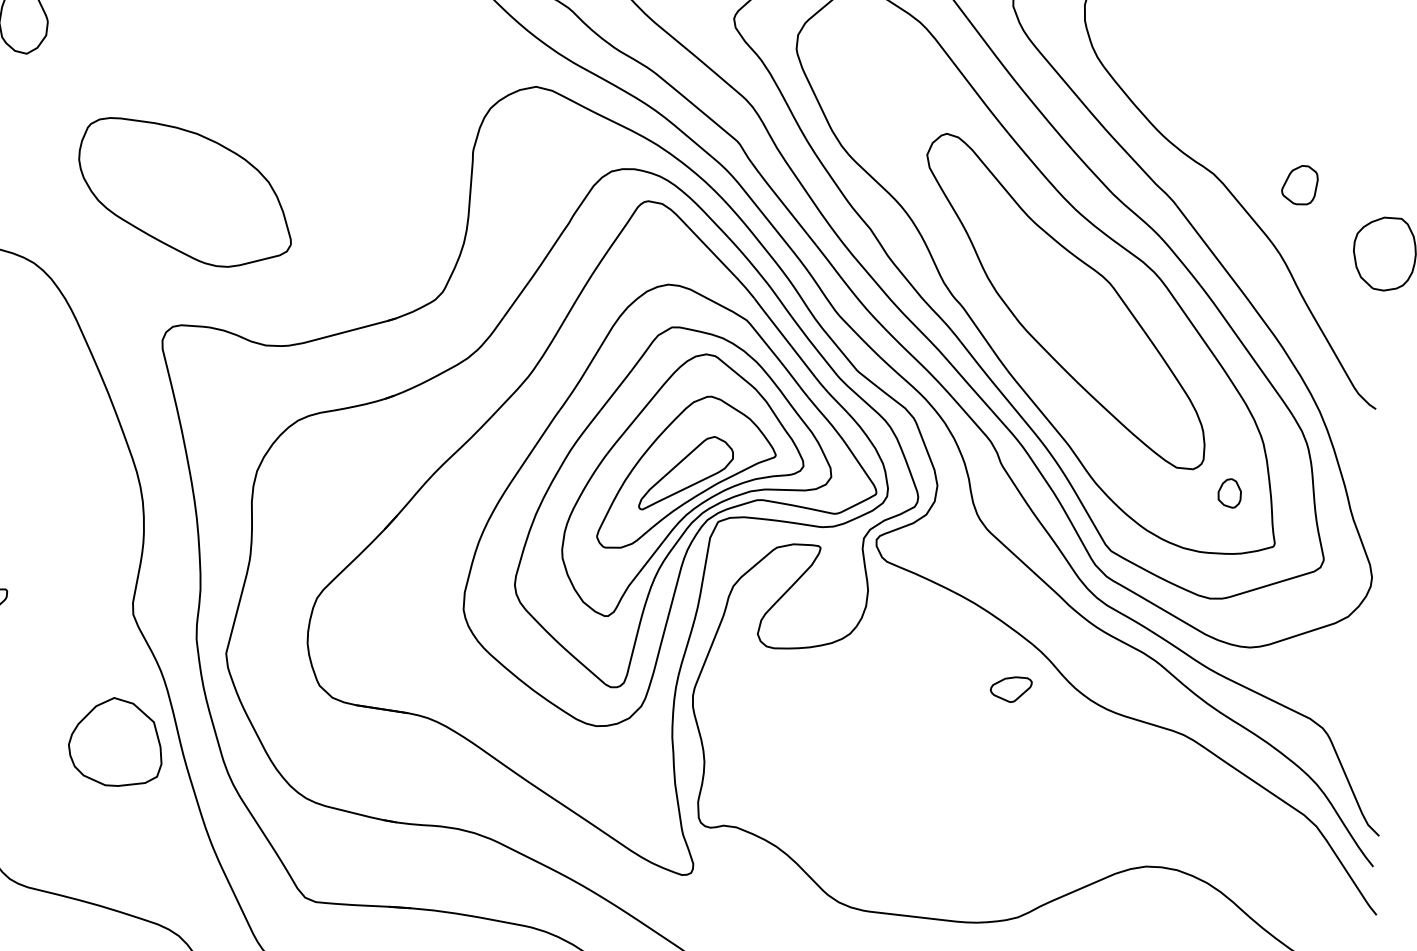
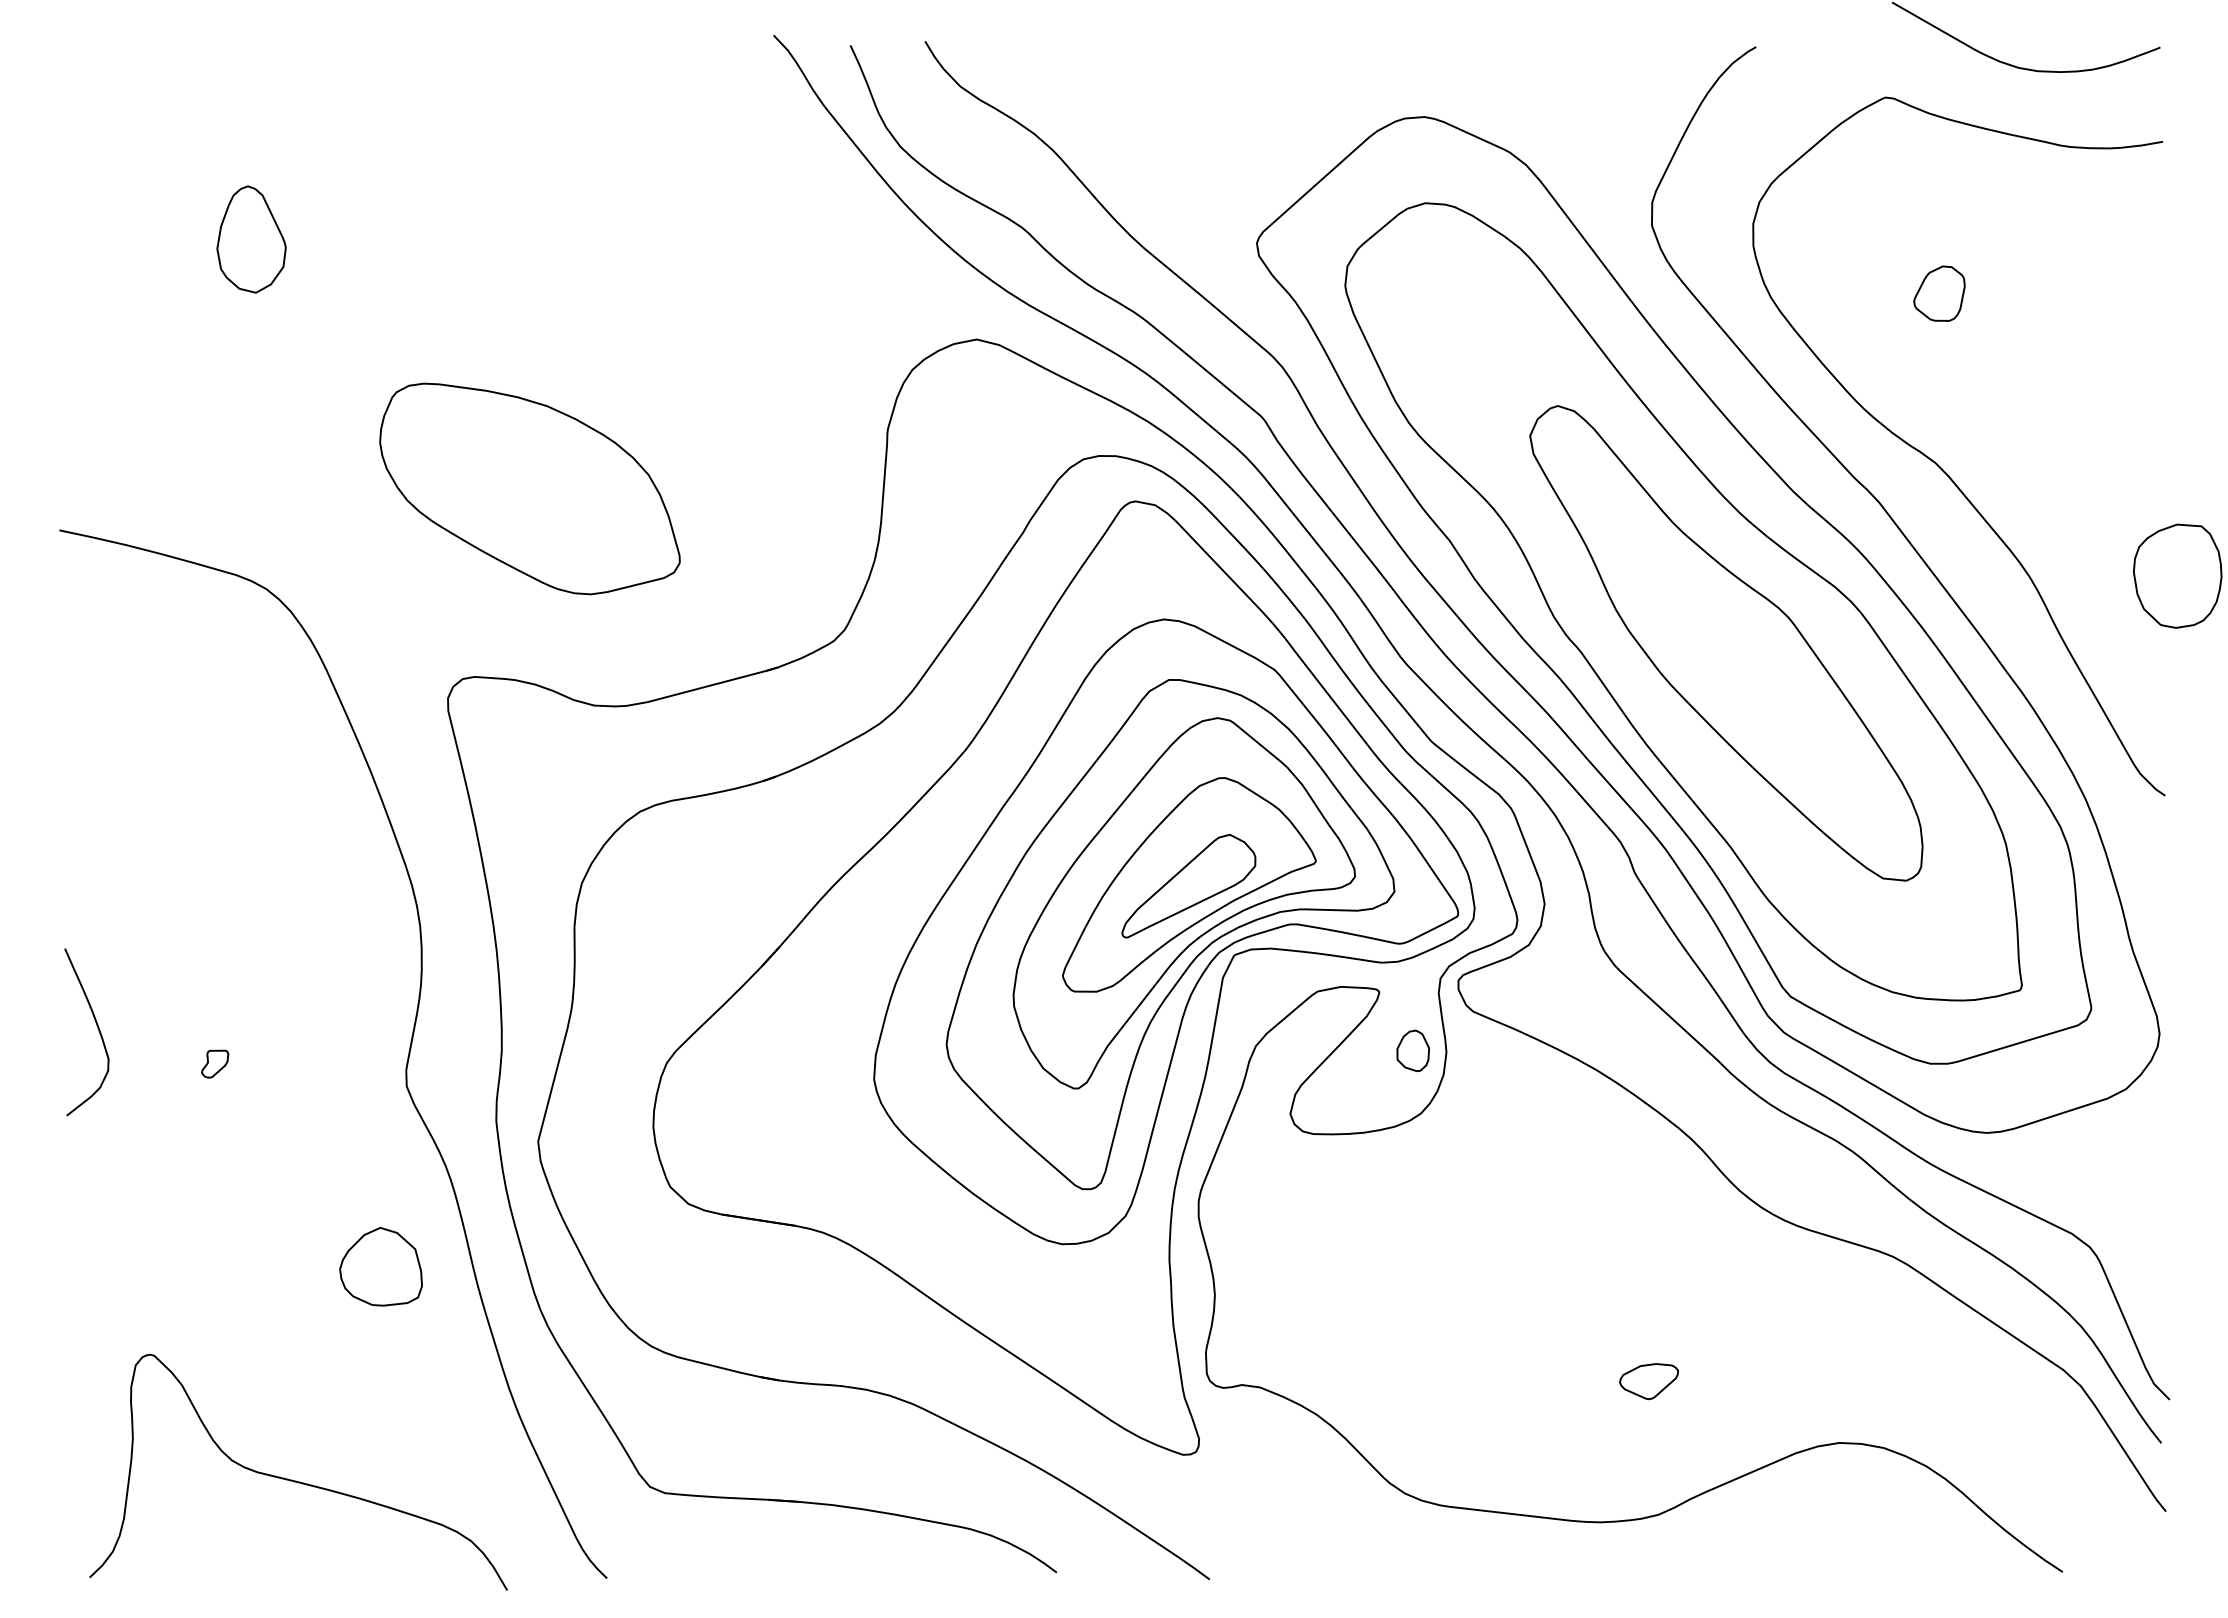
part: (1299, 185) -> (1939, 293), moved
part: (184, 192) -> (529, 488), moved
part: (1229, 493) -> (1413, 1050), moved
part: (1010, 689) -> (1648, 1381), moved
part: (114, 741) -> (380, 1266), size x0.62

